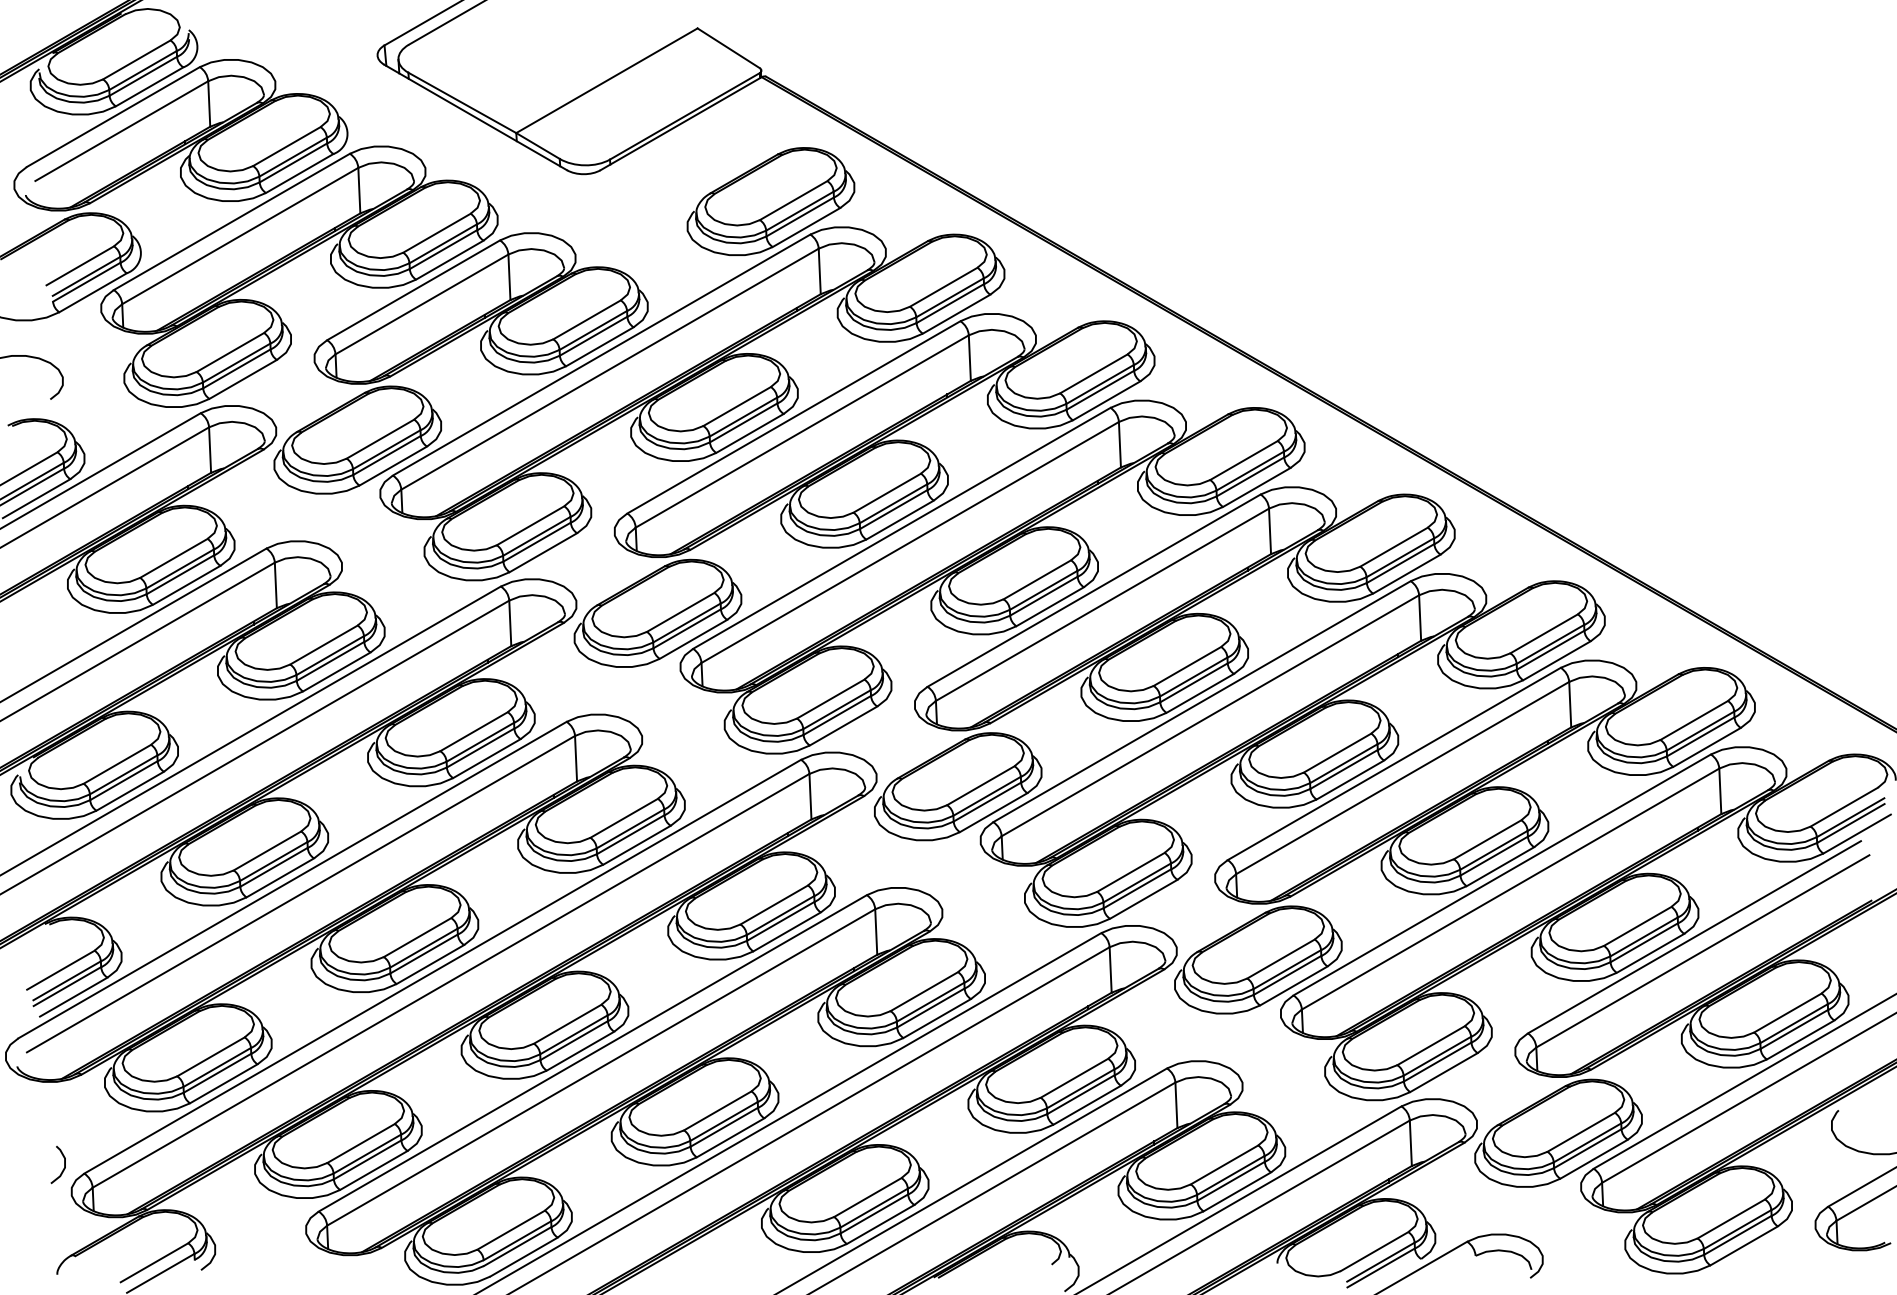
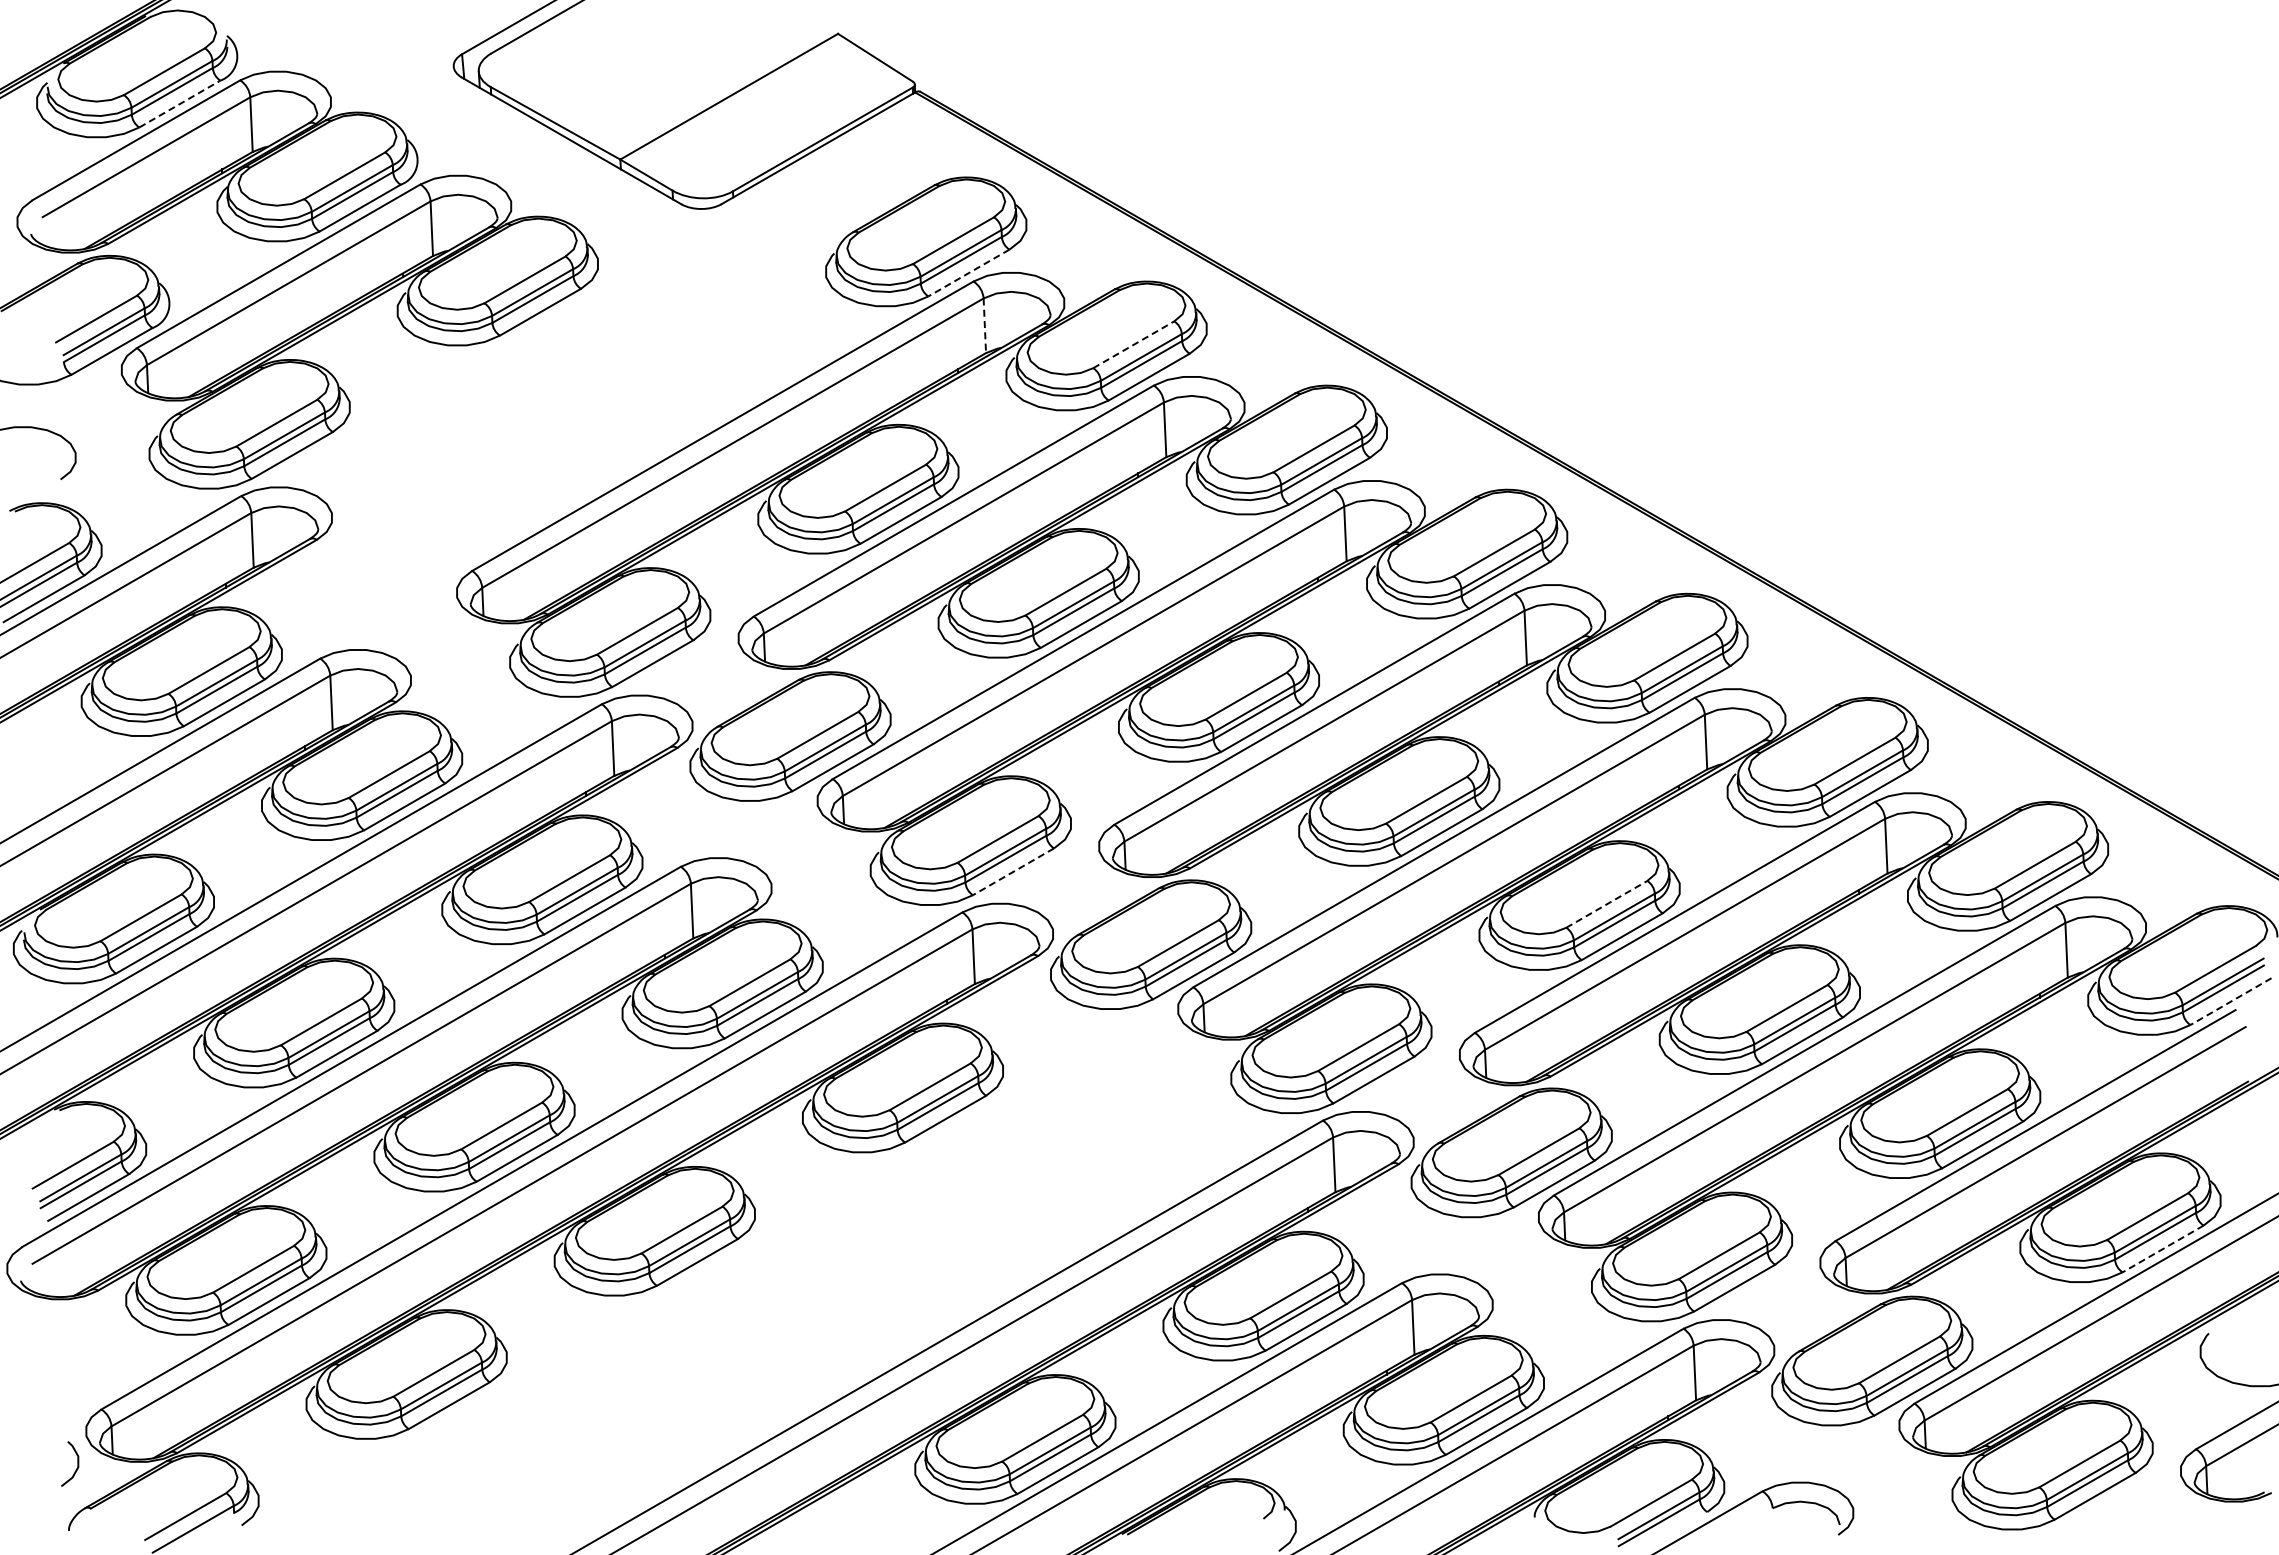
line: (149, 87) -> (179, 104), solid -> dashed
line: (806, 227) -> (968, 273), solid -> dashed
line: (819, 272) -> (984, 326), solid -> dashed
line: (943, 287) -> (1133, 344), solid -> dashed
part: (481, 352) -> (578, 423), removed
line: (843, 725) -> (1013, 871), solid -> dashed
line: (1337, 753) -> (1606, 904), solid -> dashed
line: (1857, 833) -> (2231, 1001), solid -> dashed
line: (1800, 1039) -> (2163, 1248), solid -> dashed
part: (645, 1086) -> (775, 1304), removed
curve: (64, 1164) -> (77, 1463), moved

